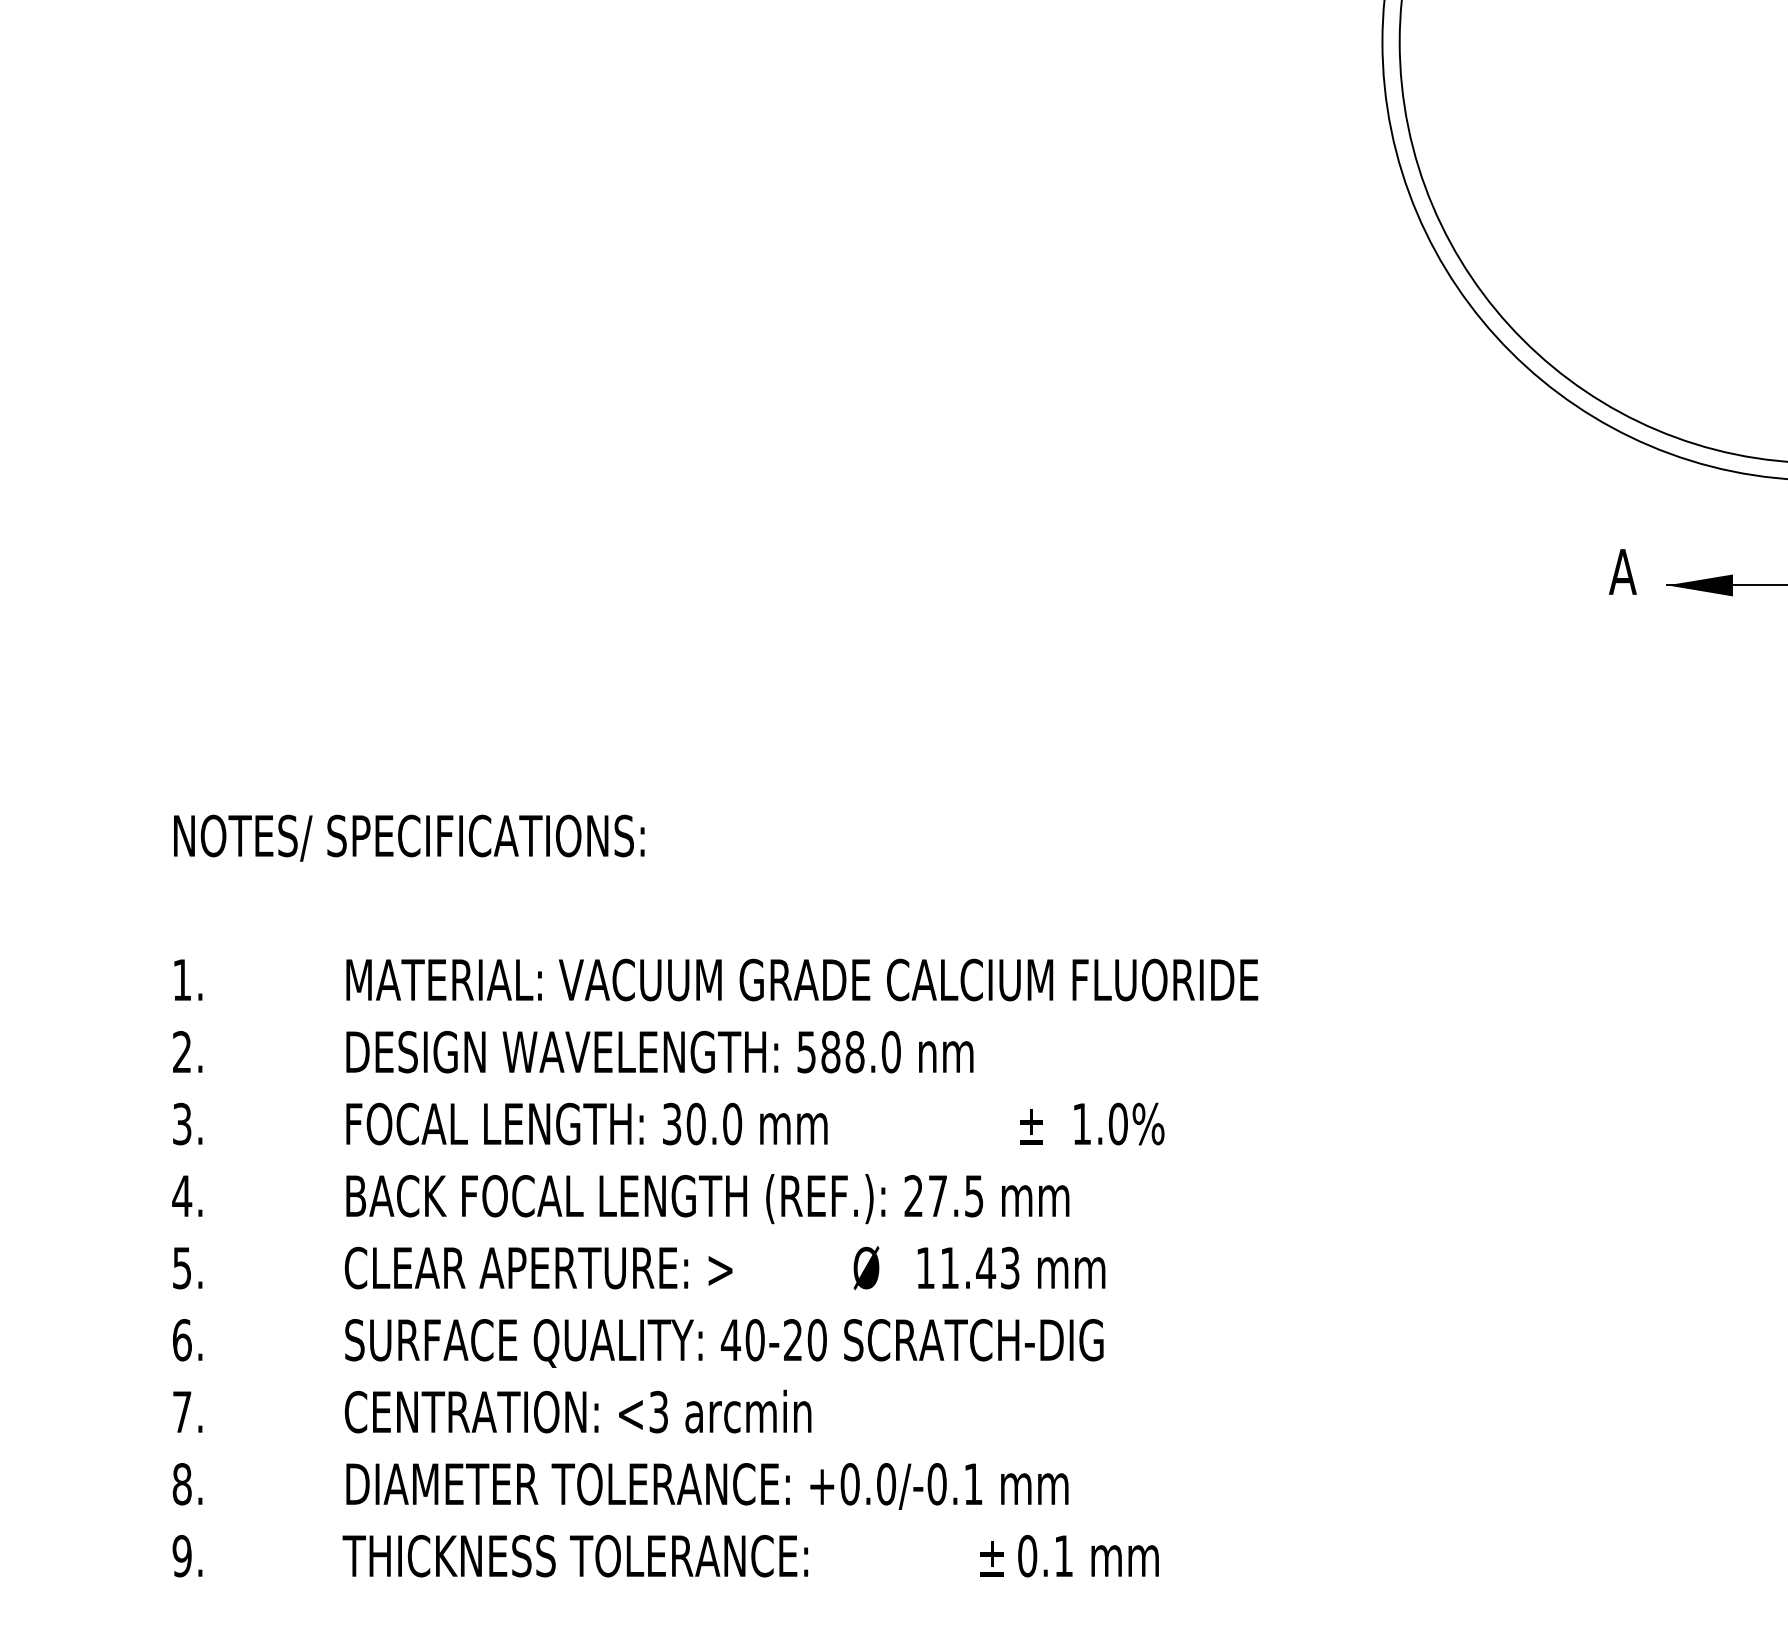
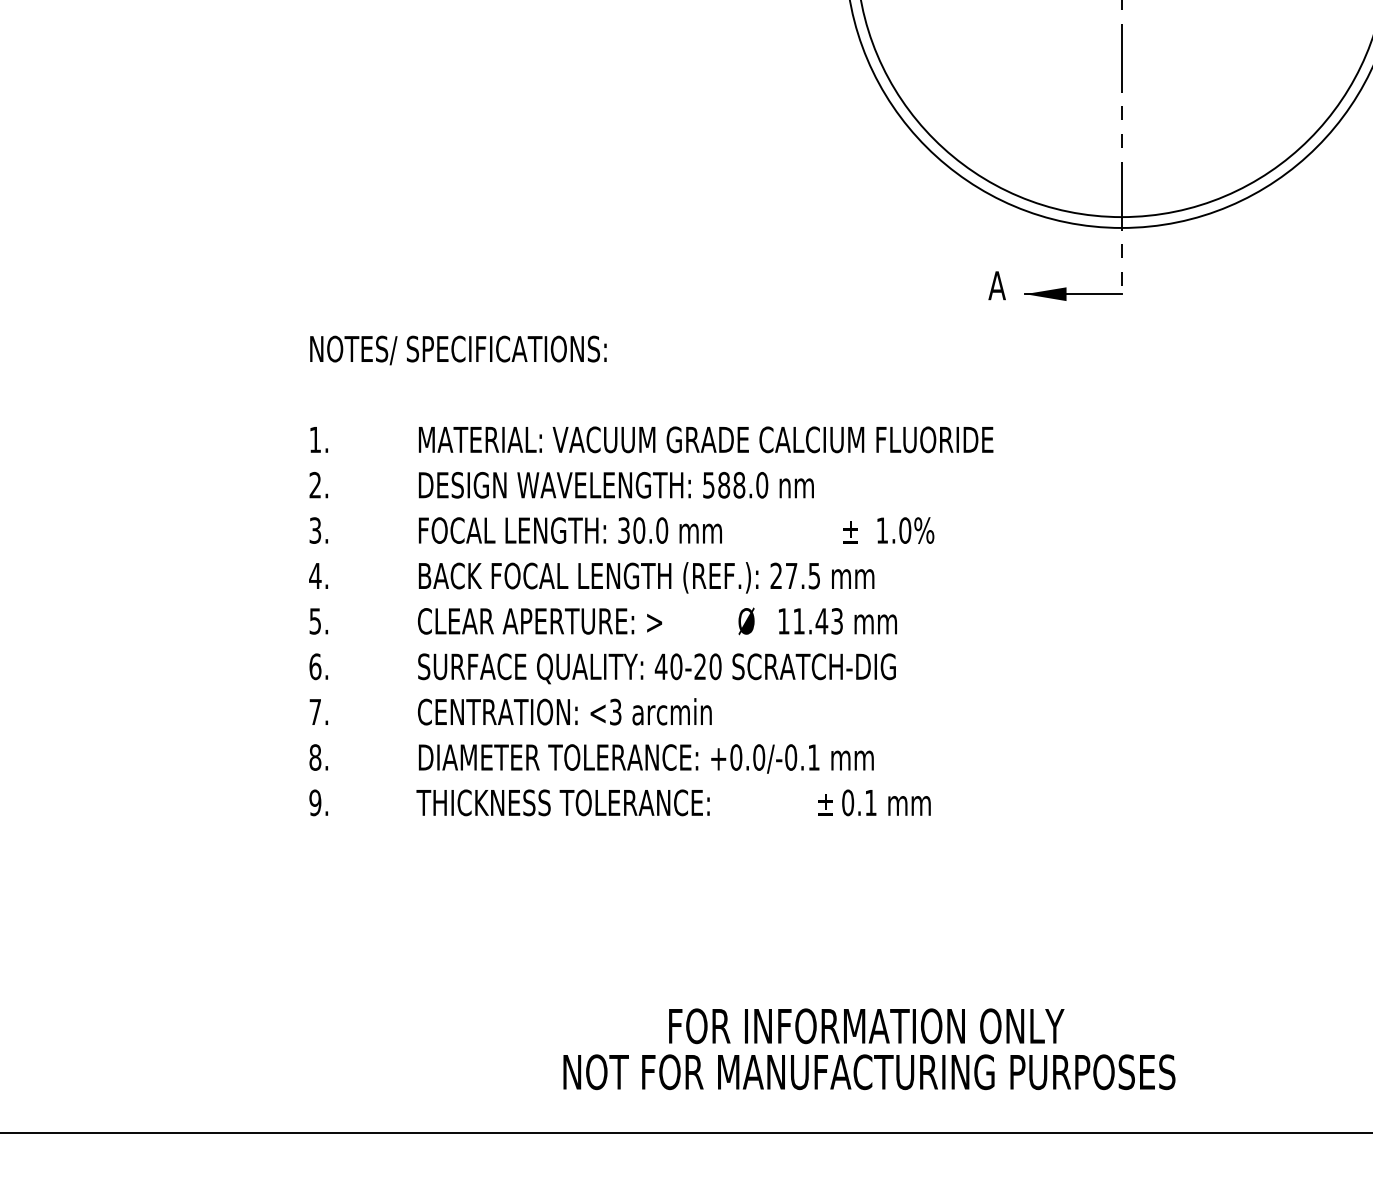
text: (715, 1195) -> (651, 575), moved

